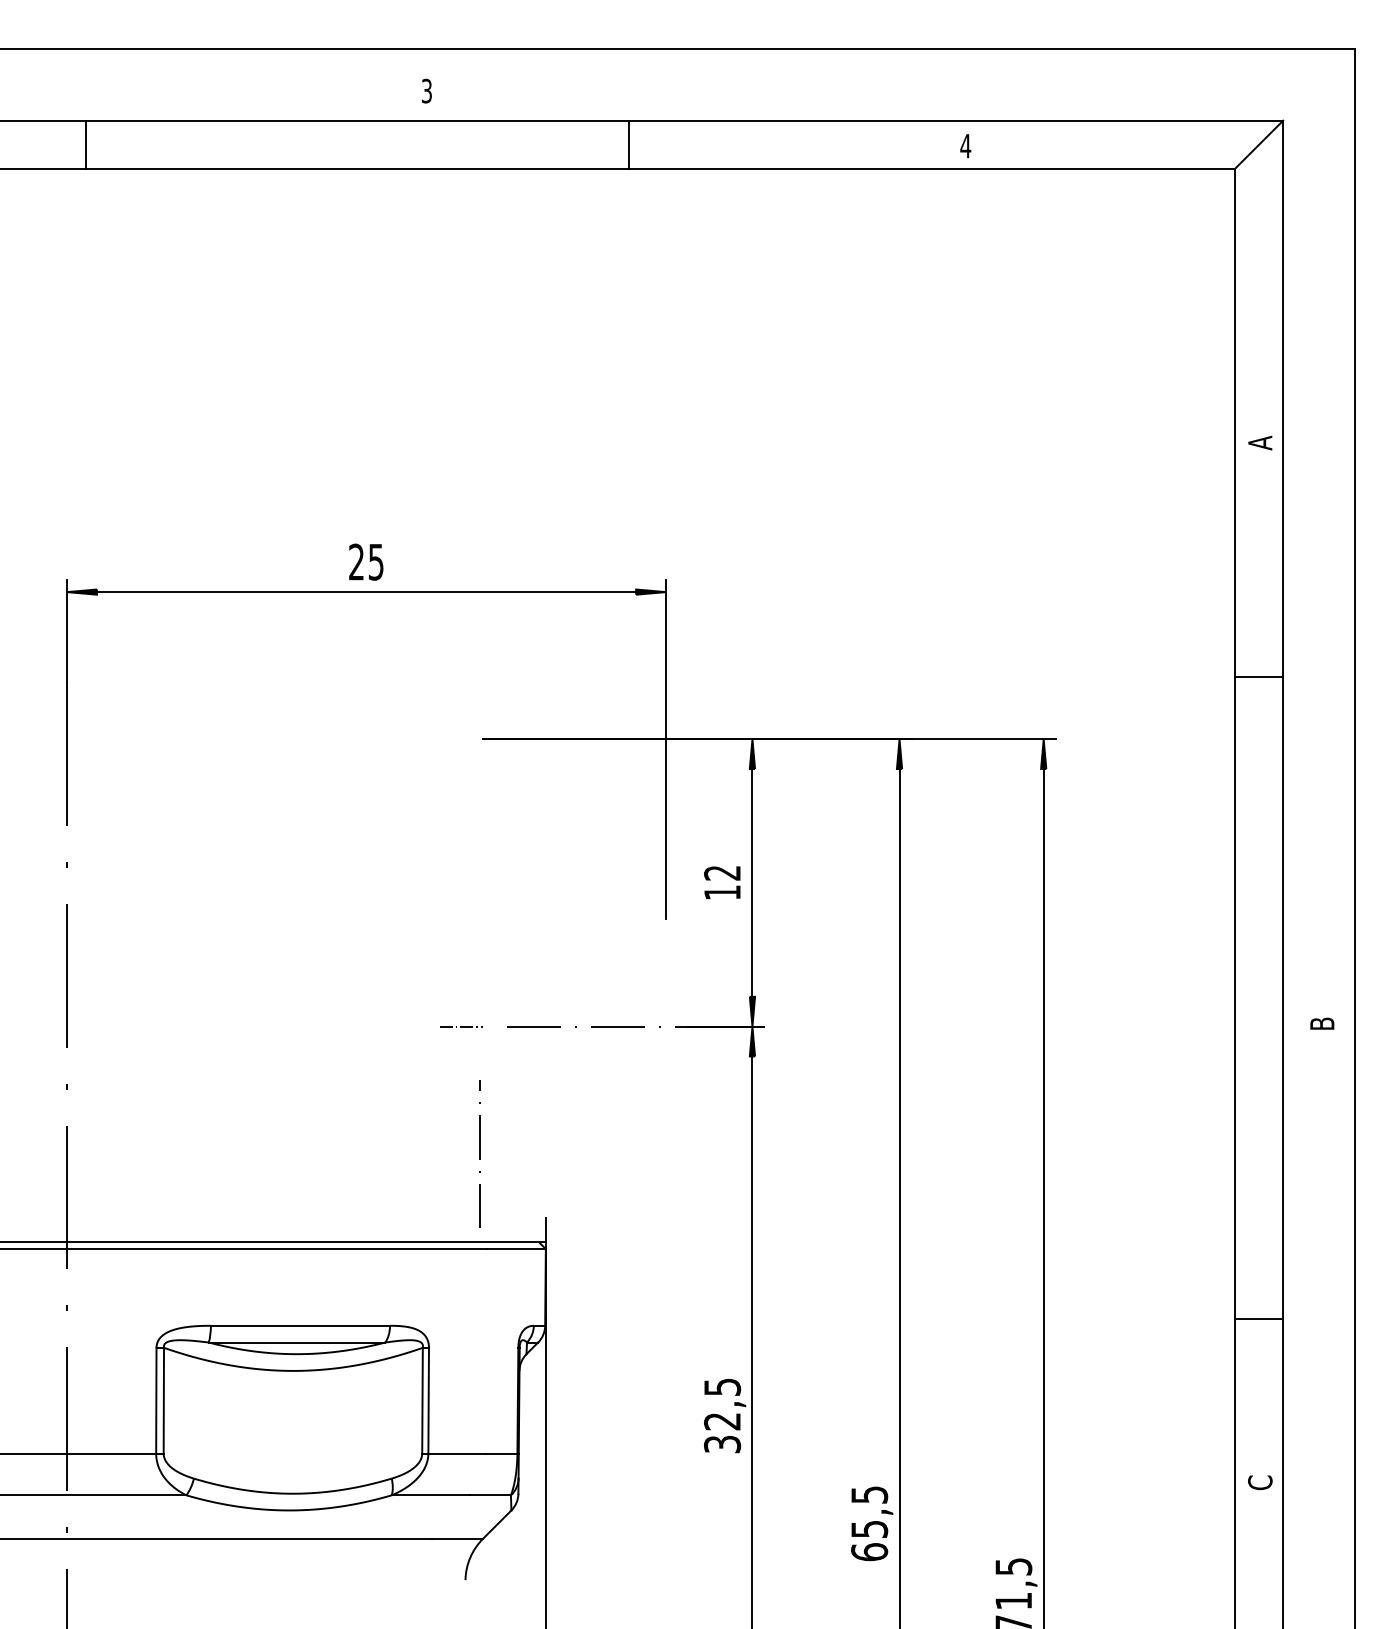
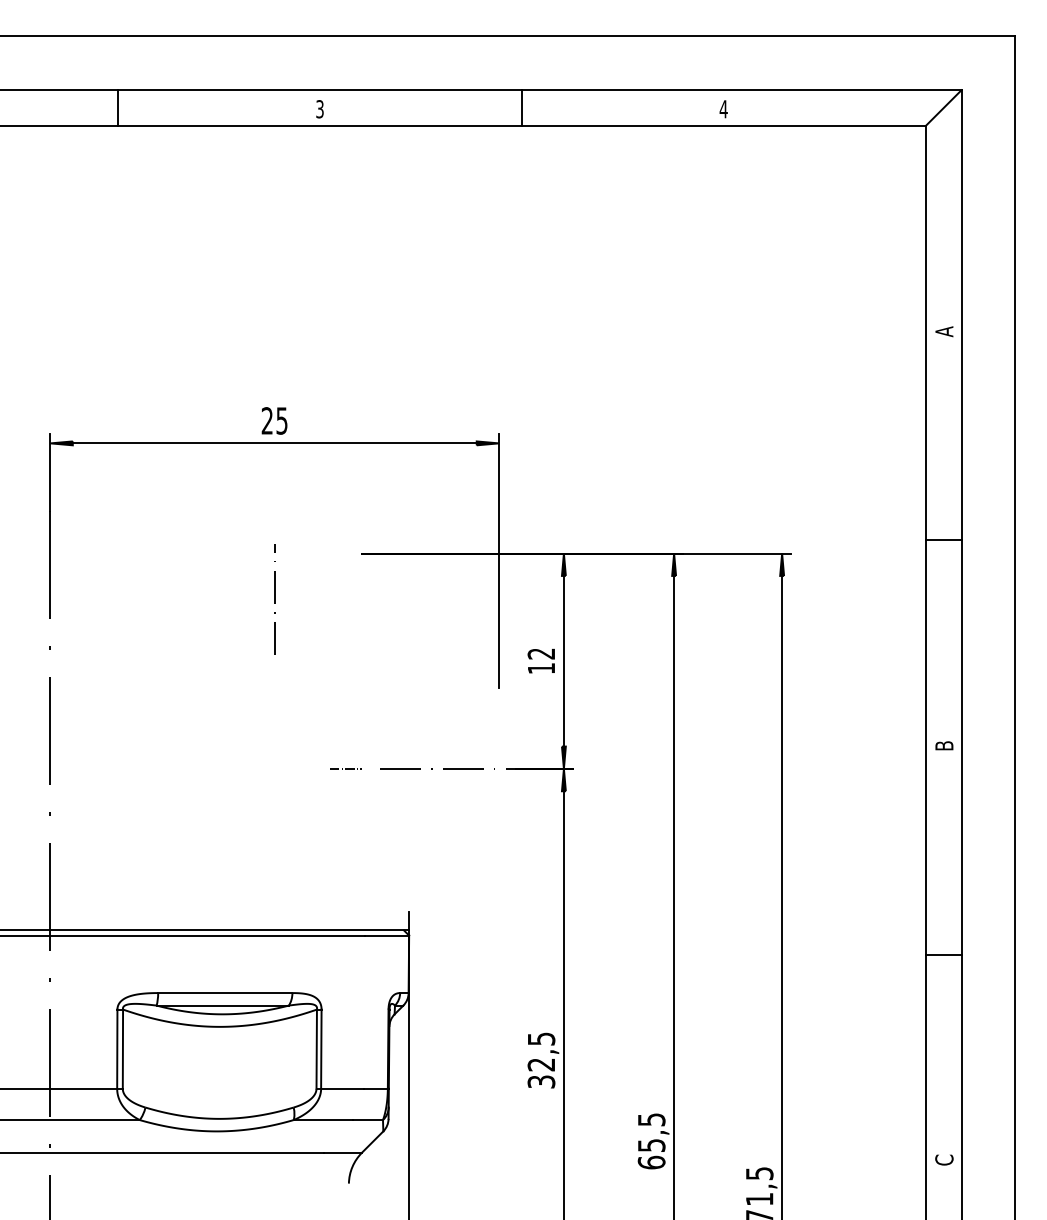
text: (426, 90) -> (319, 108), moved
line: (86, 144) -> (118, 108), moved
line: (629, 144) -> (522, 108), moved
line: (1259, 677) -> (943, 540), moved
text: (1322, 1023) -> (944, 745), moved
line: (479, 1153) -> (274, 599), moved
line: (1259, 1319) -> (943, 954), moved
text: (1260, 1482) -> (944, 1159), moved

